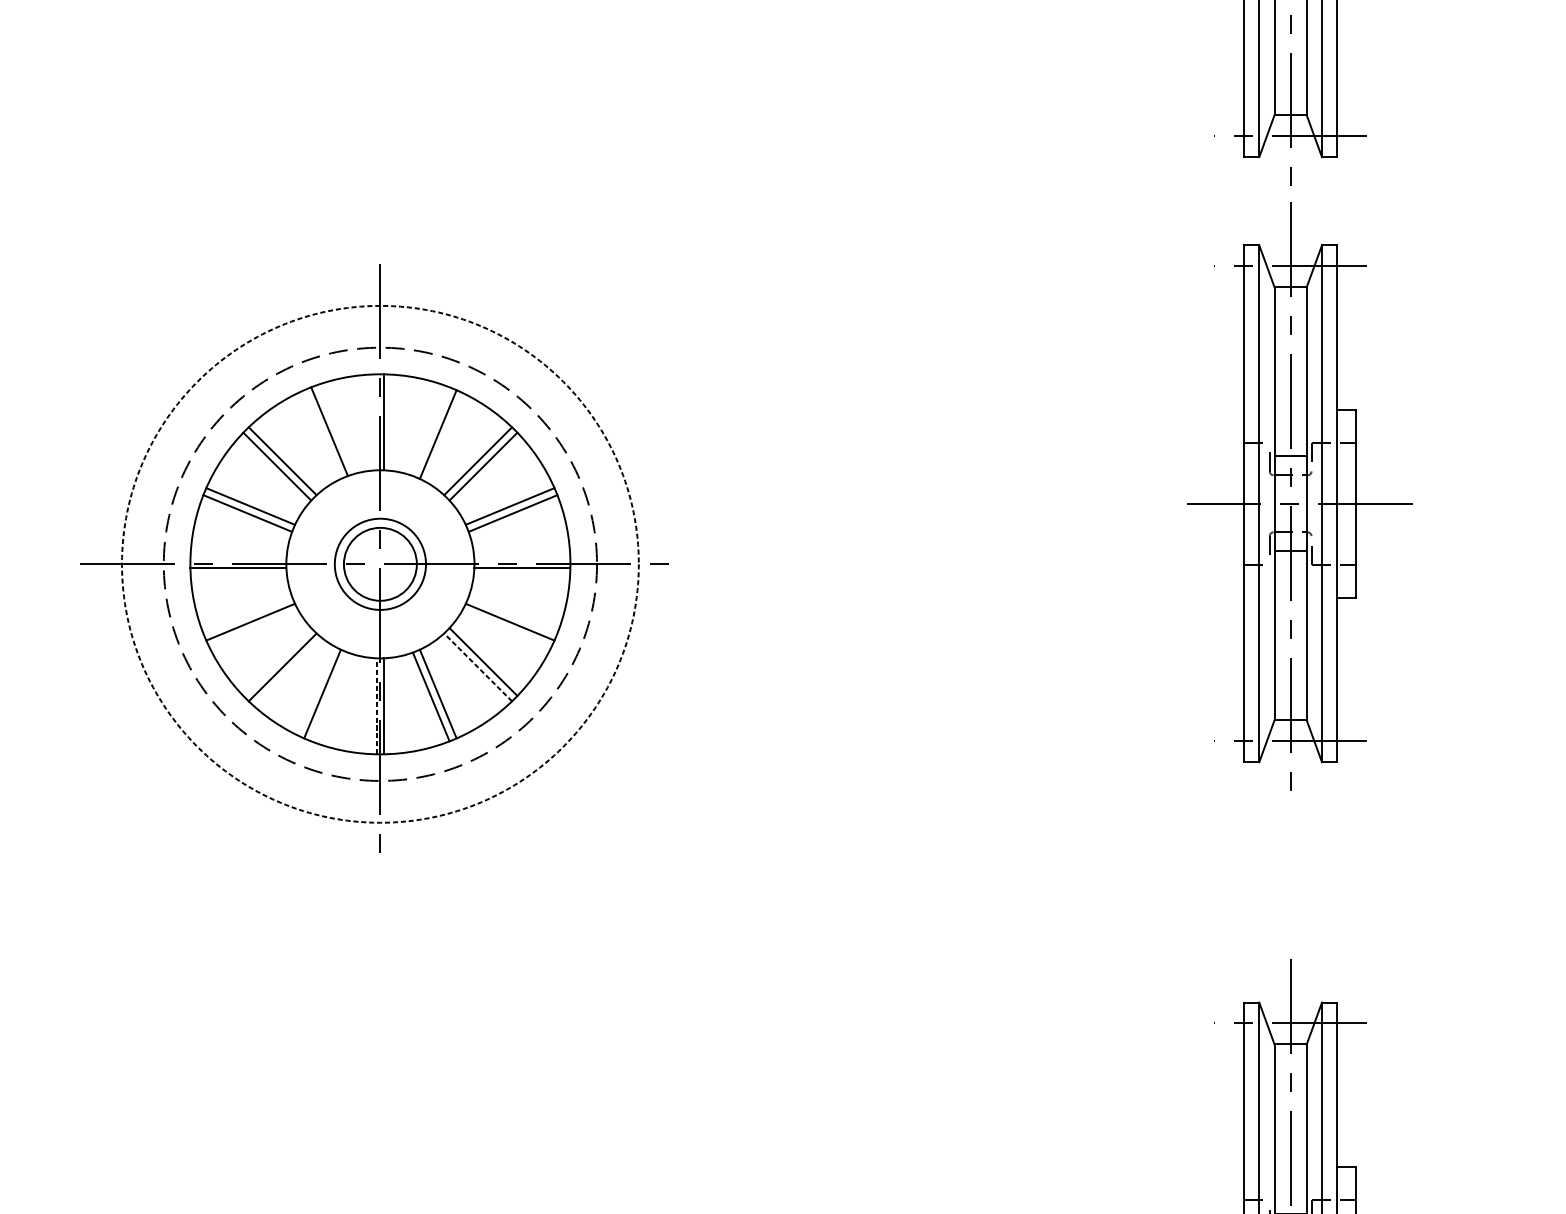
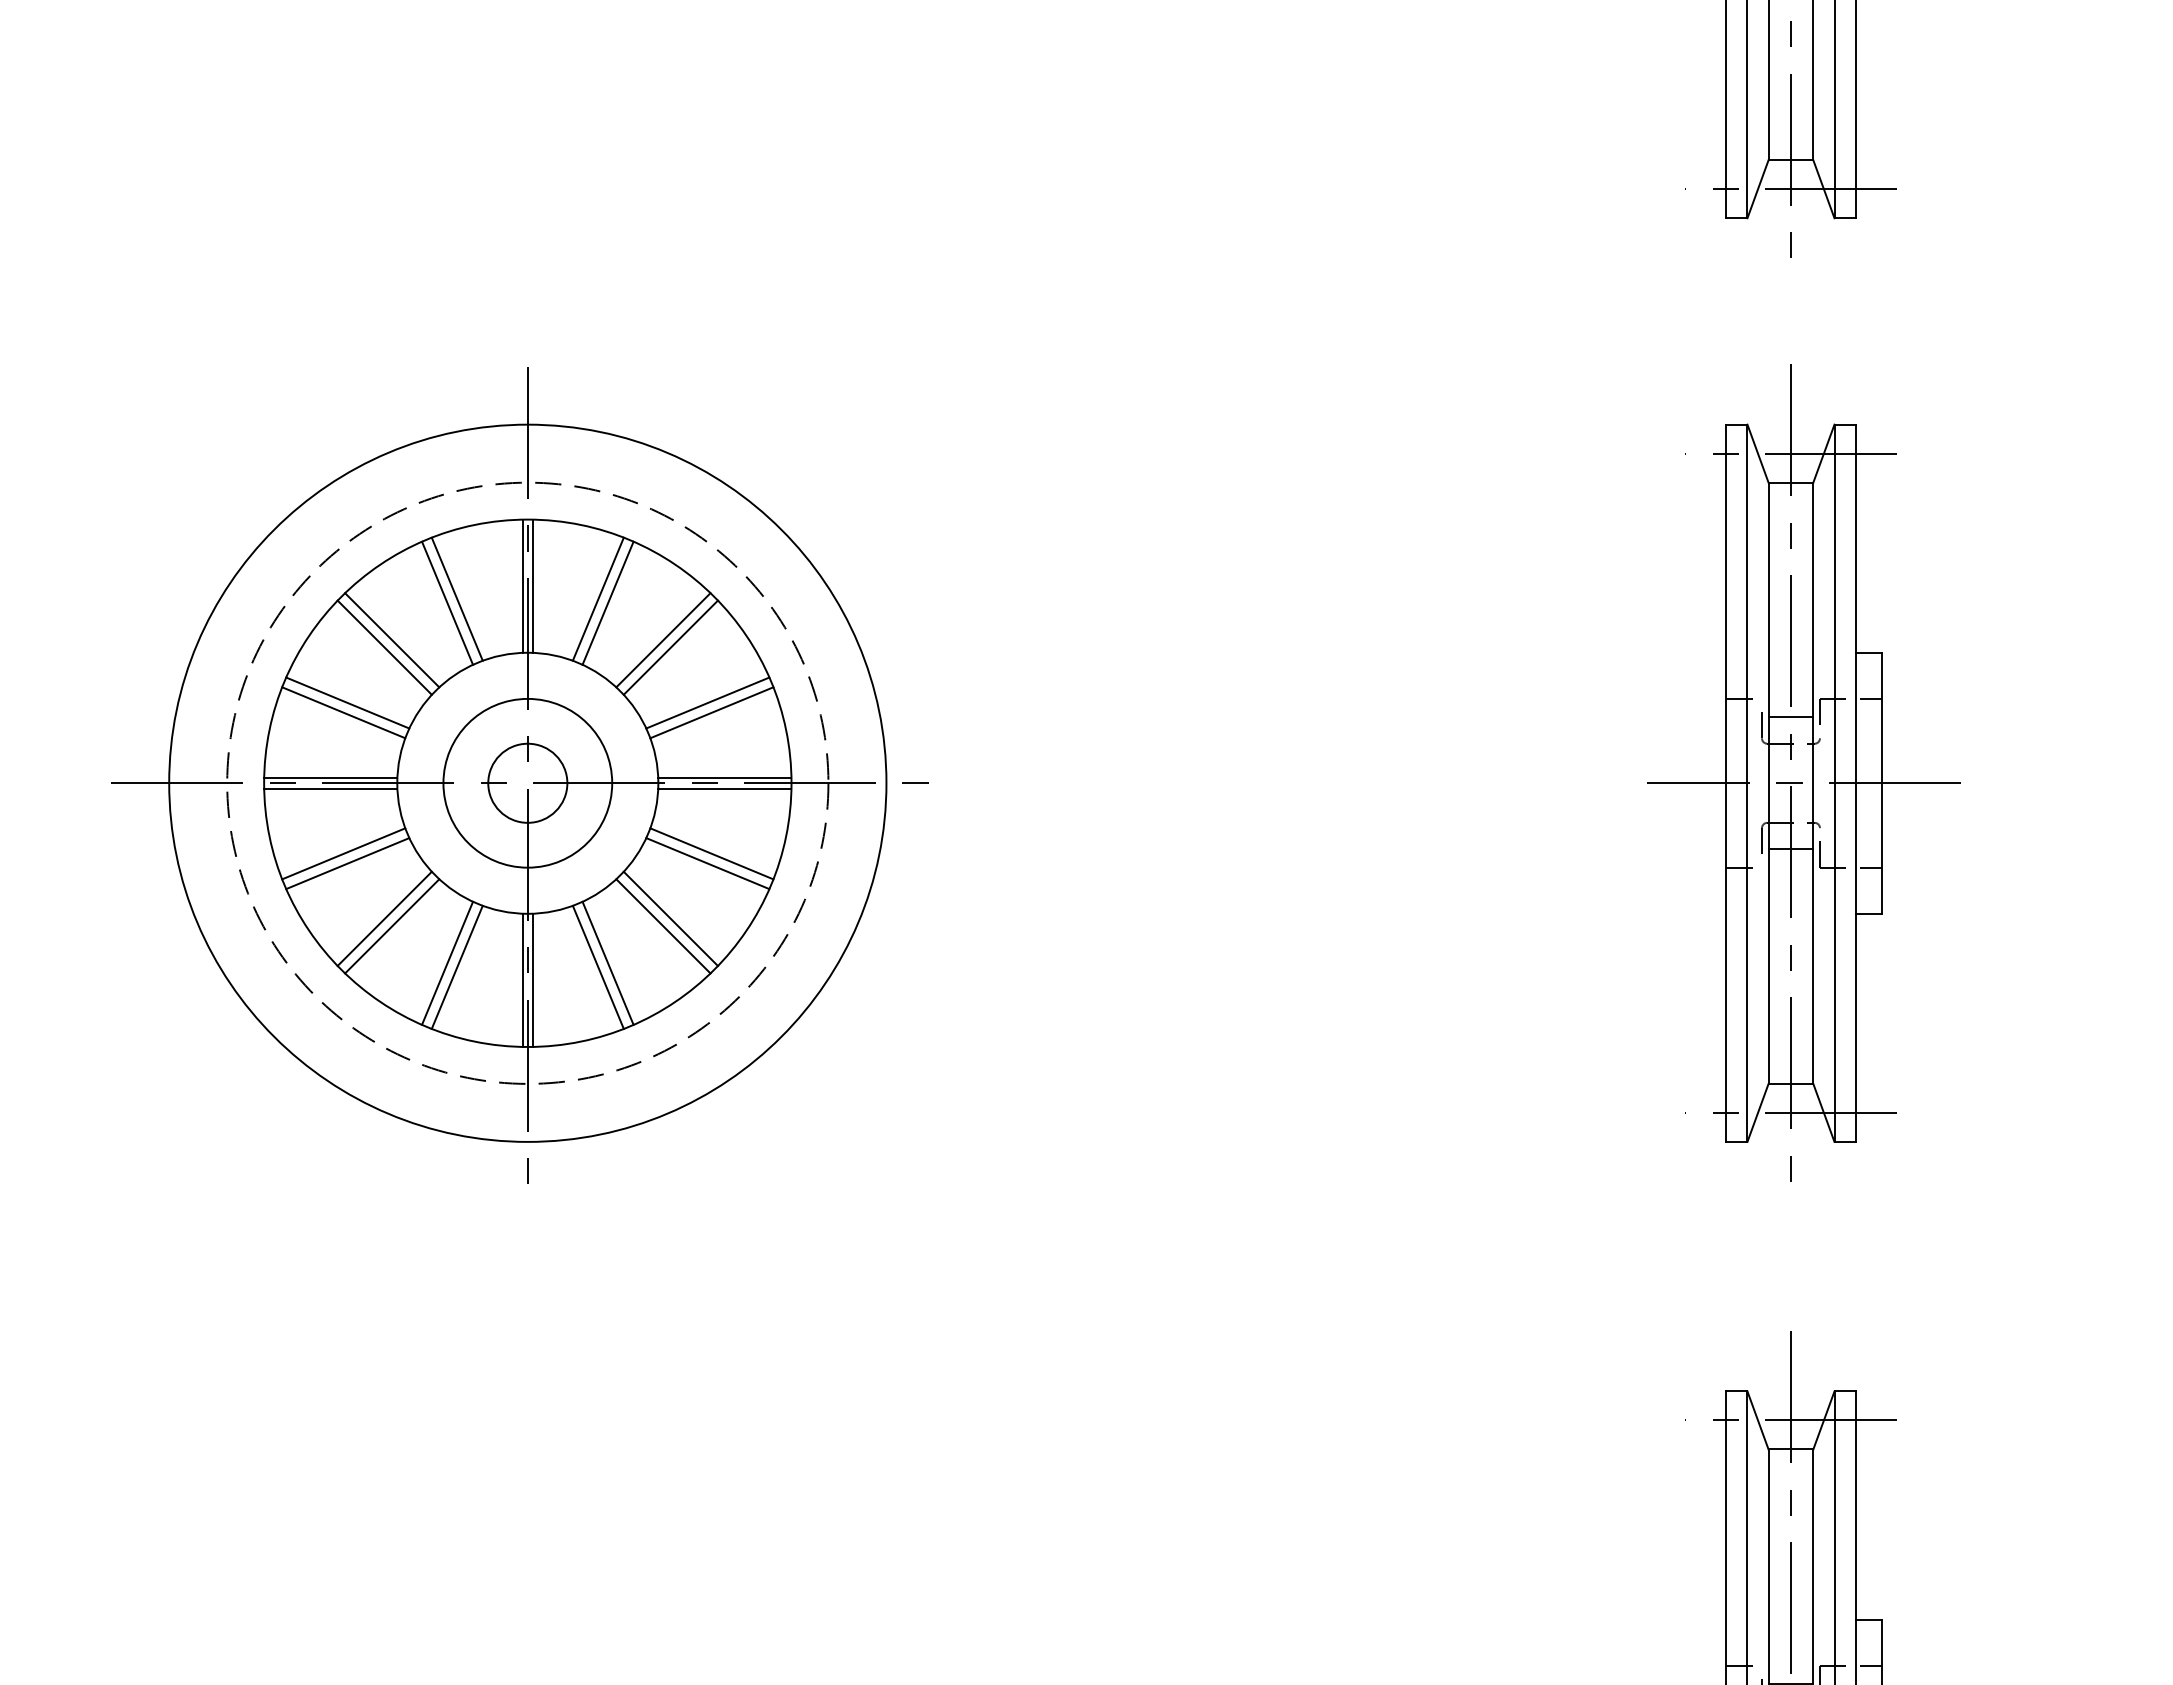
line: (376, 421) -> (522, 585), added
line: (430, 431) -> (597, 598), added
line: (322, 434) -> (447, 602), added
part: (1299, 496) -> (1803, 772), moved
line: (238, 560) -> (330, 778), added
line: (522, 560) -> (724, 778), added
circle: (380, 563) -> (527, 782), dashed -> solid
circle: (380, 563) -> (527, 782), size x0.62
circle: (380, 563) -> (527, 782), size x1.67
line: (247, 614) -> (343, 853), added
line: (512, 614) -> (711, 853), added
line: (277, 661) -> (384, 918), added
line: (478, 667) -> (663, 926), dashed -> solid
line: (329, 696) -> (456, 966), added
line: (376, 706) -> (522, 980), dashed -> solid

